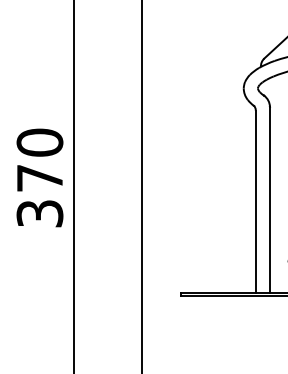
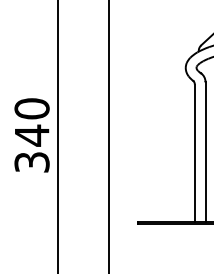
text: (39, 178) -> (31, 135), 370 -> 340

